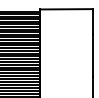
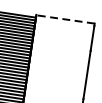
line: (65, 9) -> (64, 19), solid -> dashed

